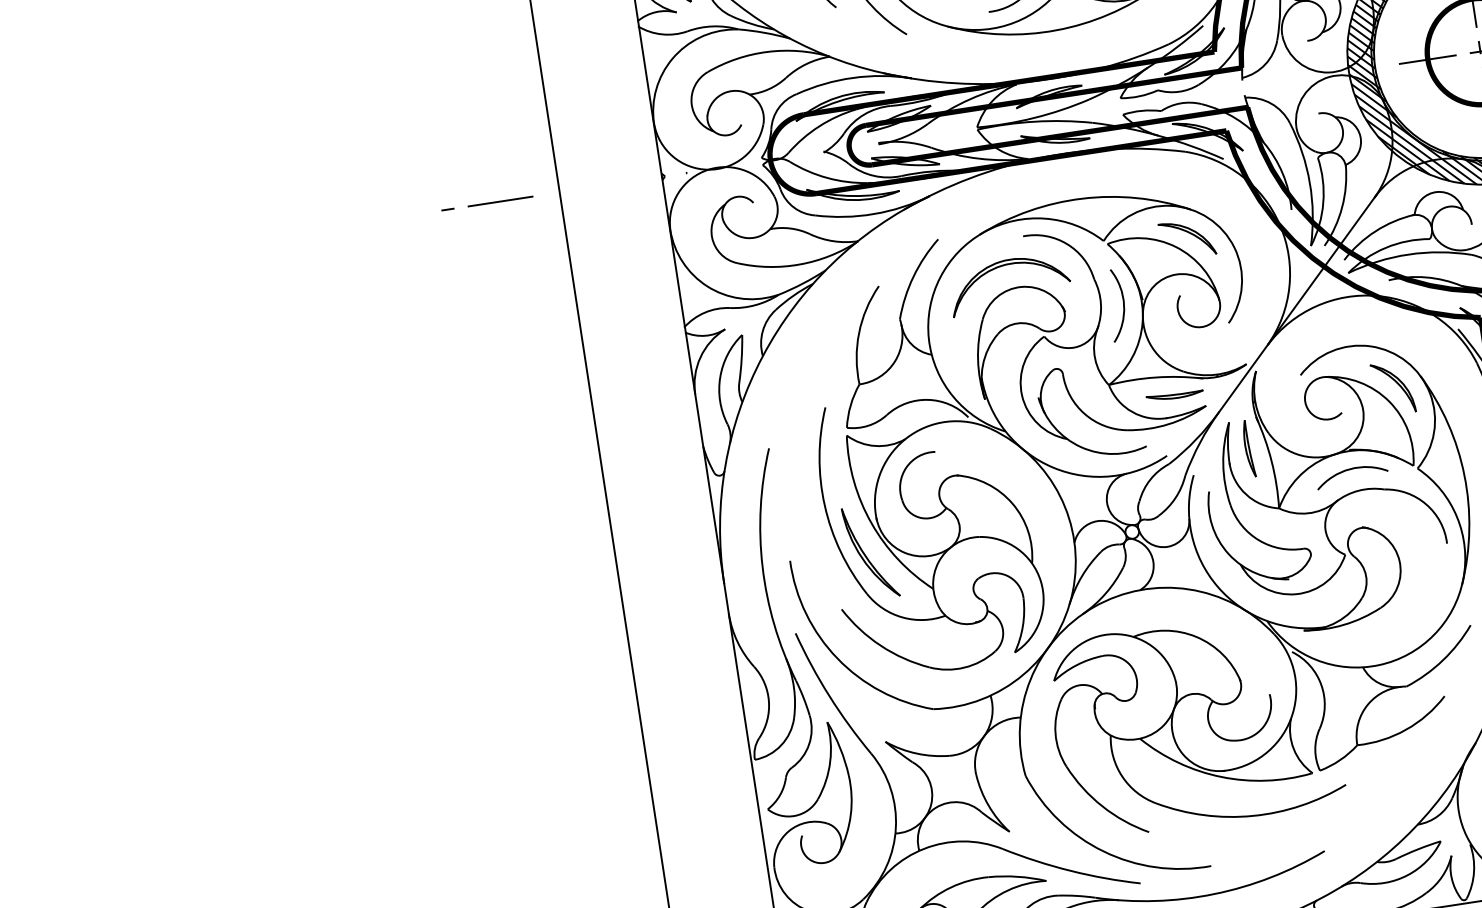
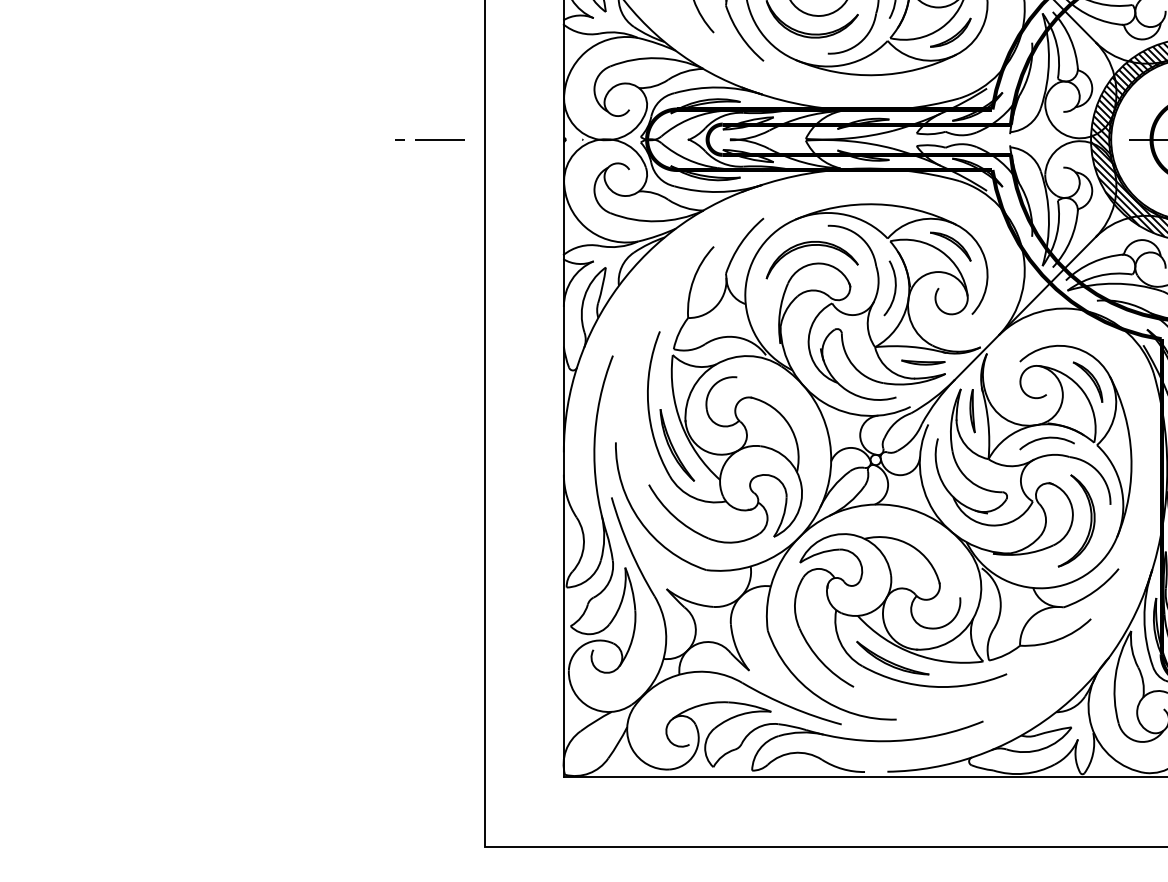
part: (1424, 567) -> (1090, 520), added
part: (1193, 785) -> (892, 657), added

